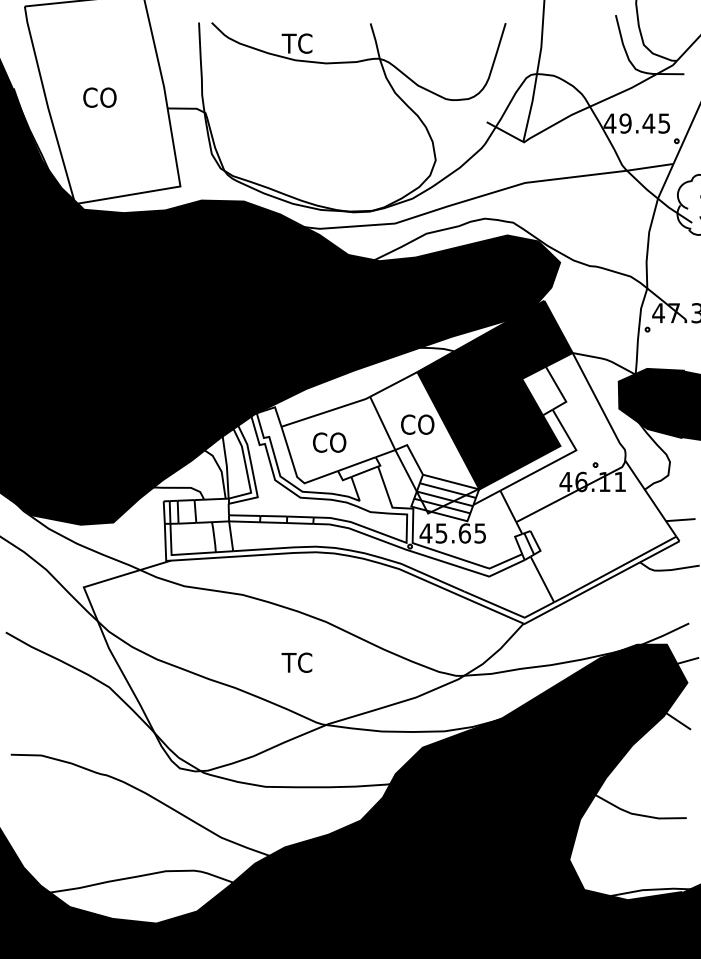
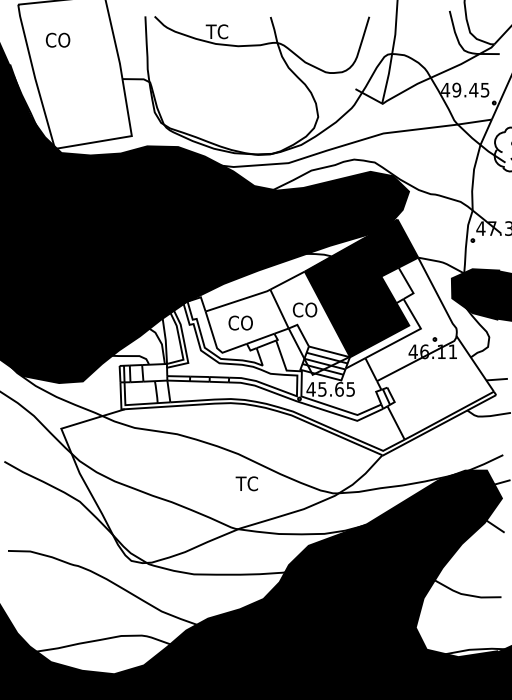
text: (99, 96) -> (57, 39), moved
text: (296, 662) -> (246, 483), moved

